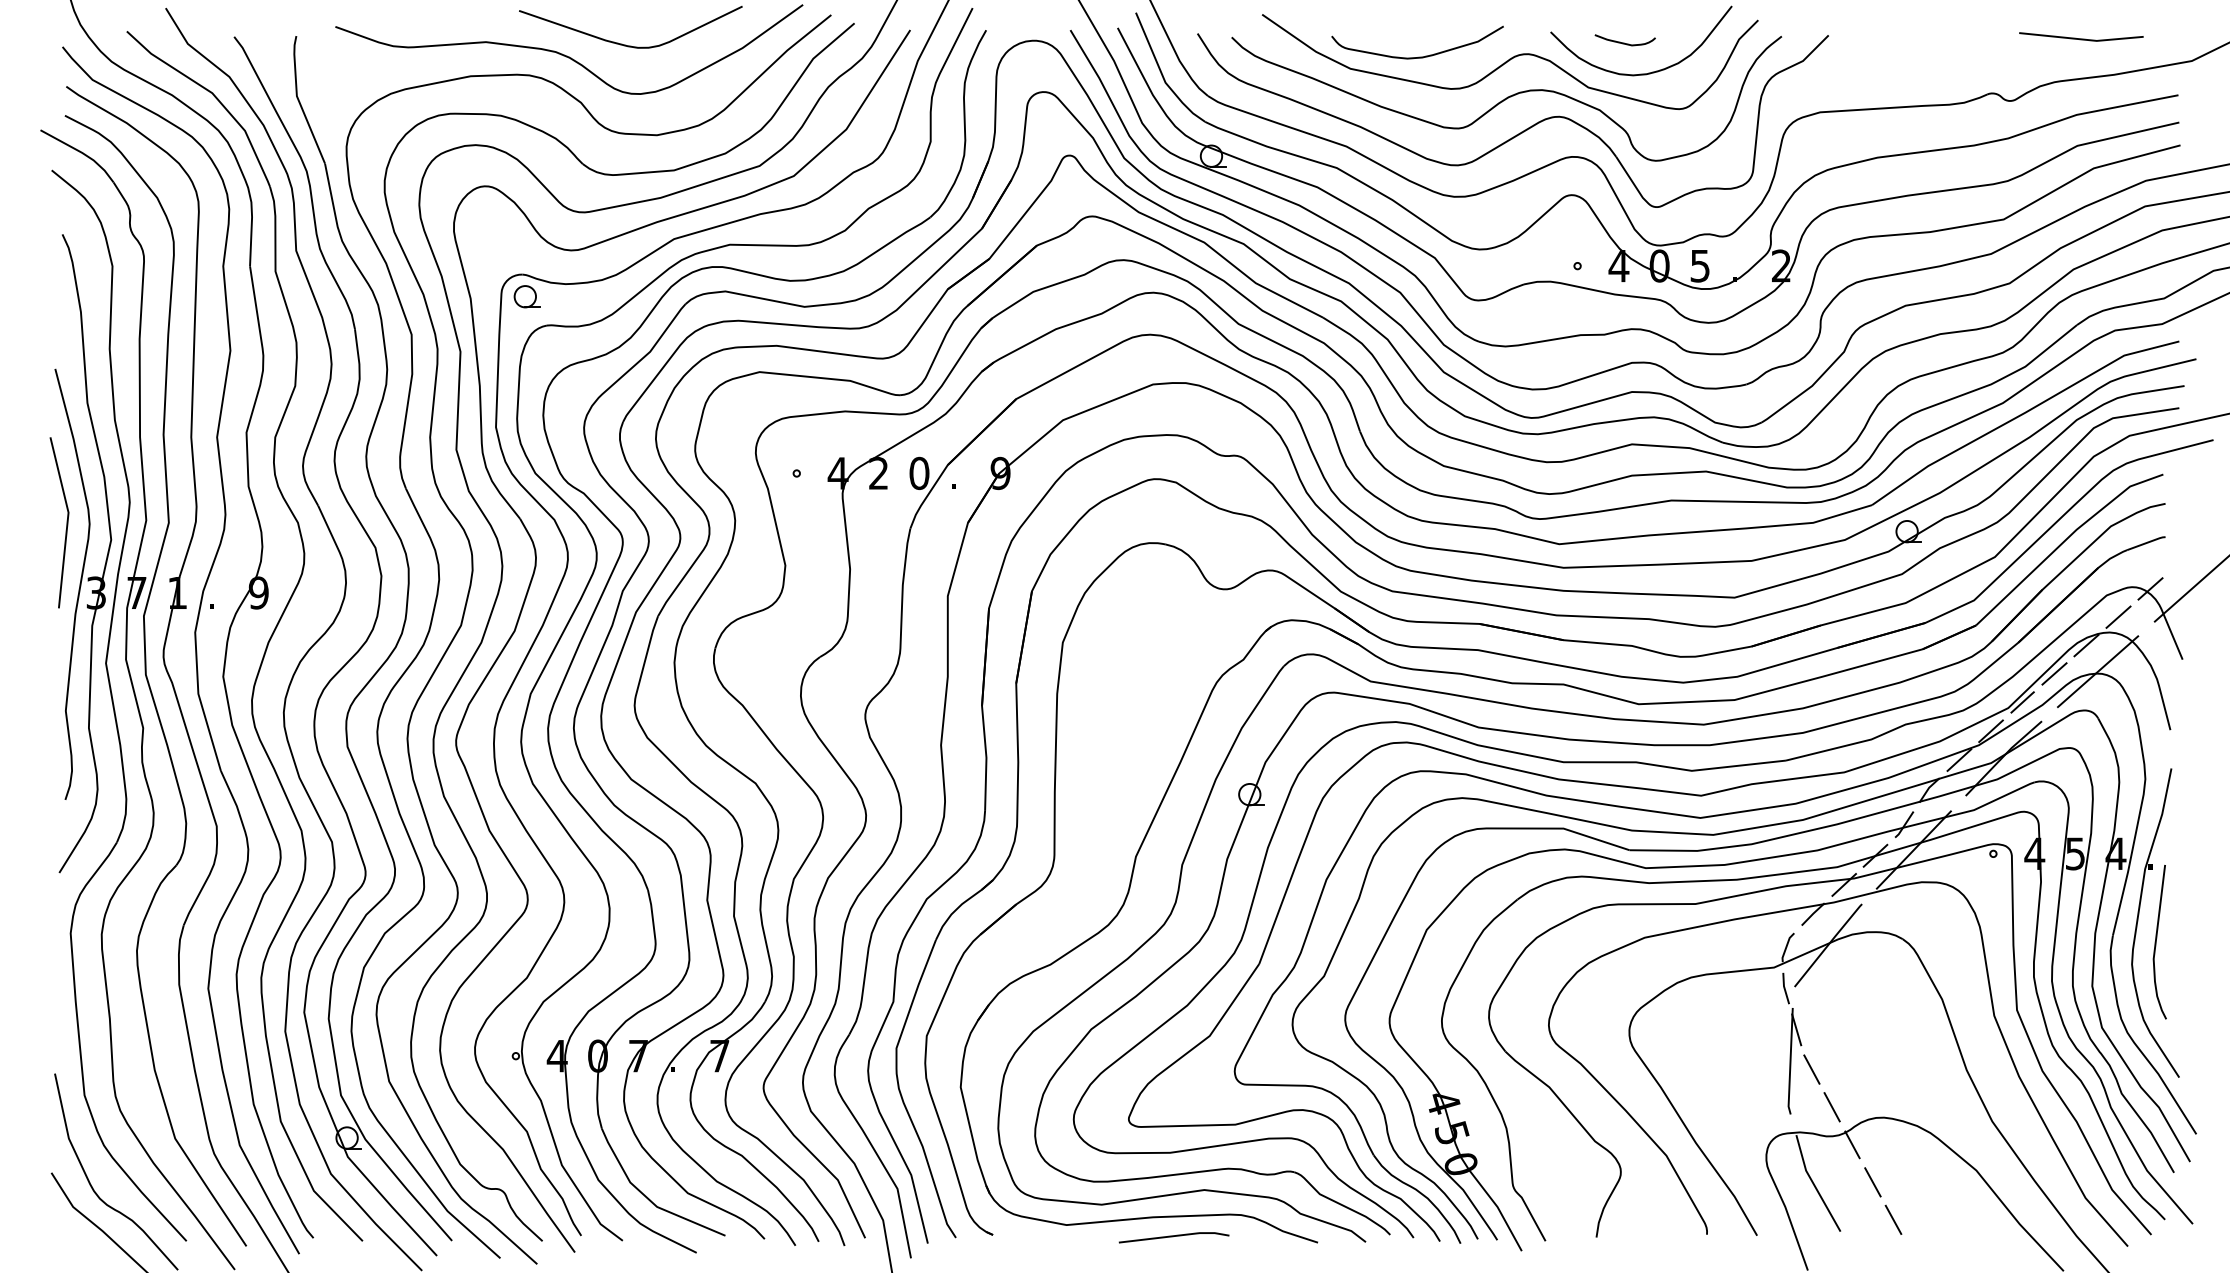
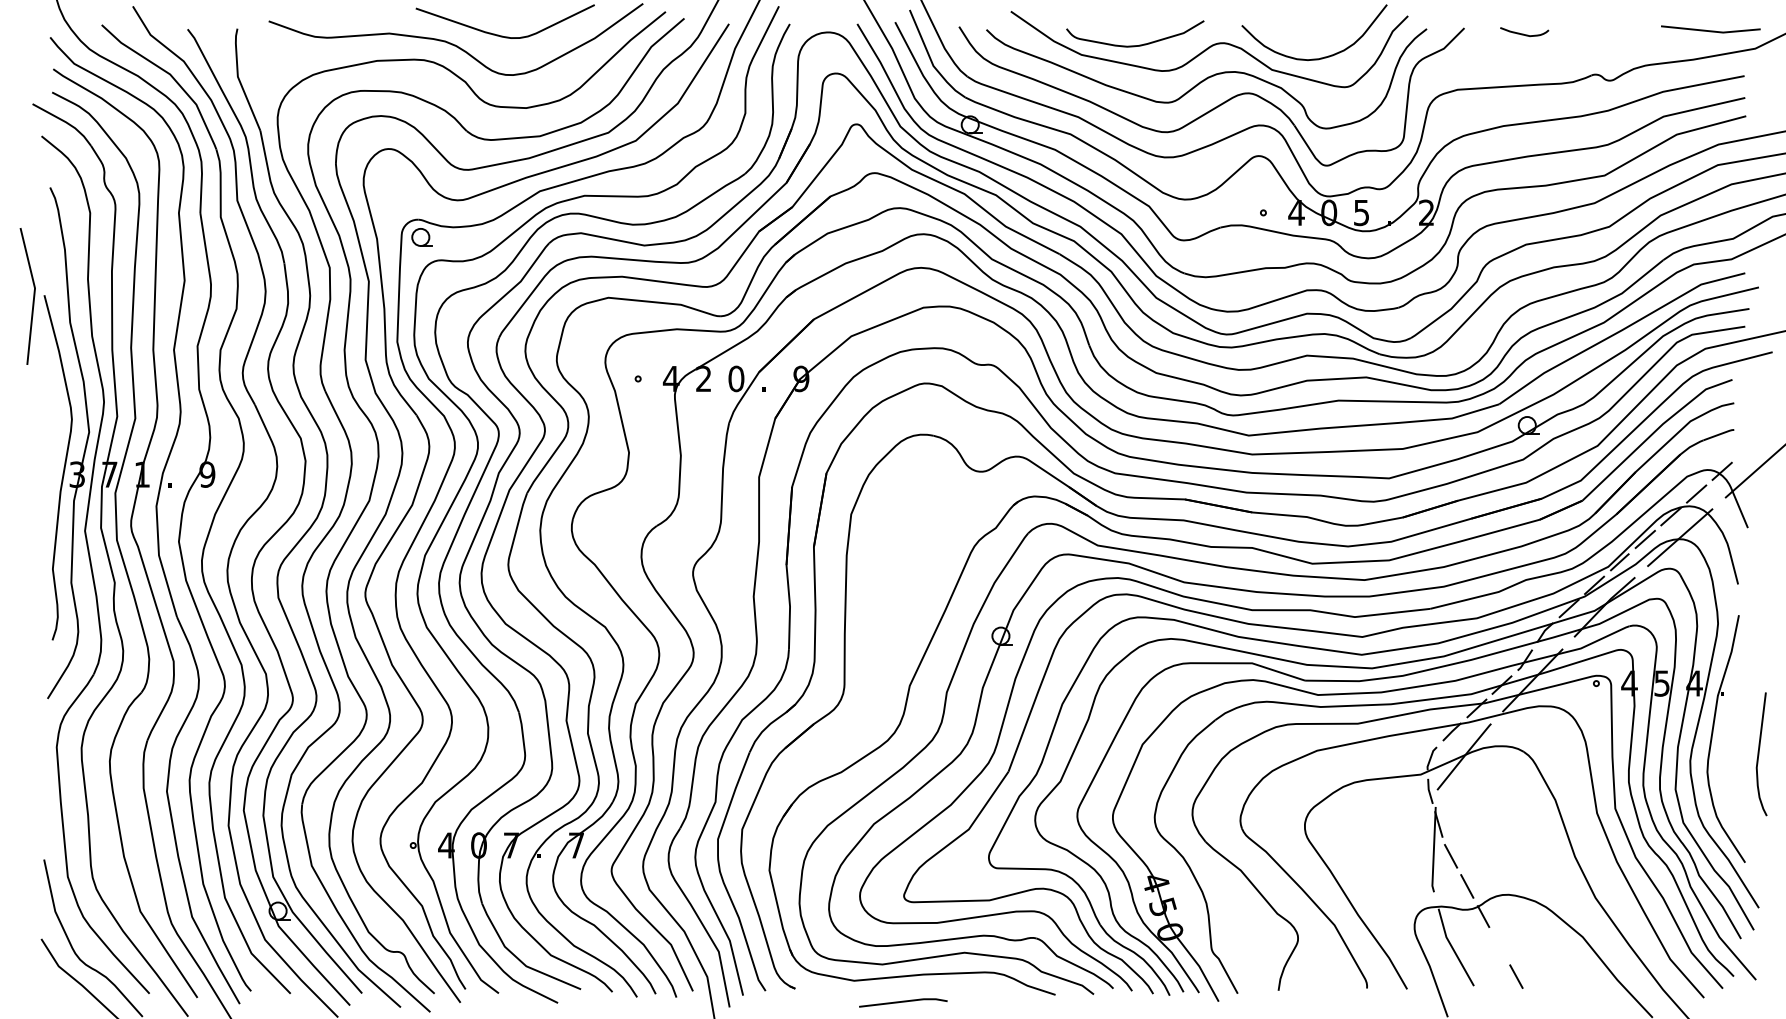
line: (2080, 38) -> (1710, 30), moved
curve: (1623, 42) -> (1523, 33), moved
line: (66, 522) -> (33, 296), moved
curve: (2157, 942) -> (1759, 754), moved
line: (1872, 1182) -> (1499, 946), removed
line: (1174, 1237) -> (903, 1002), moved

